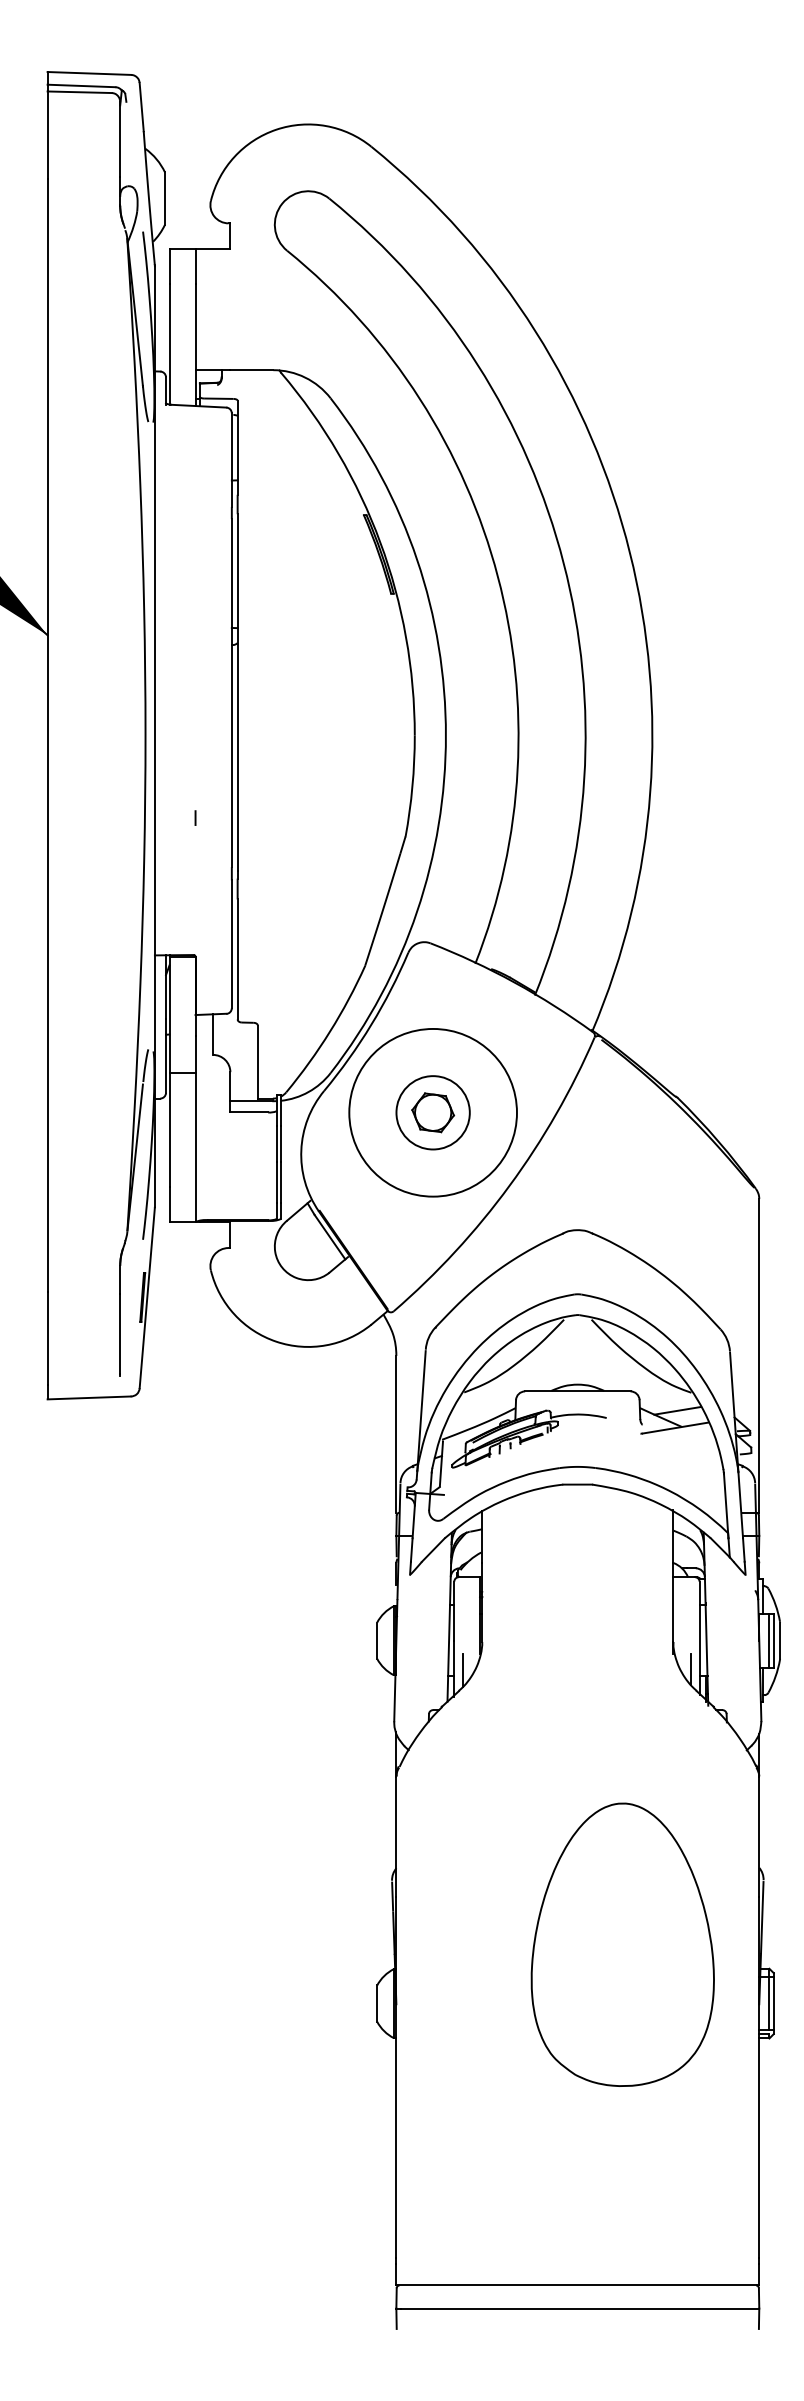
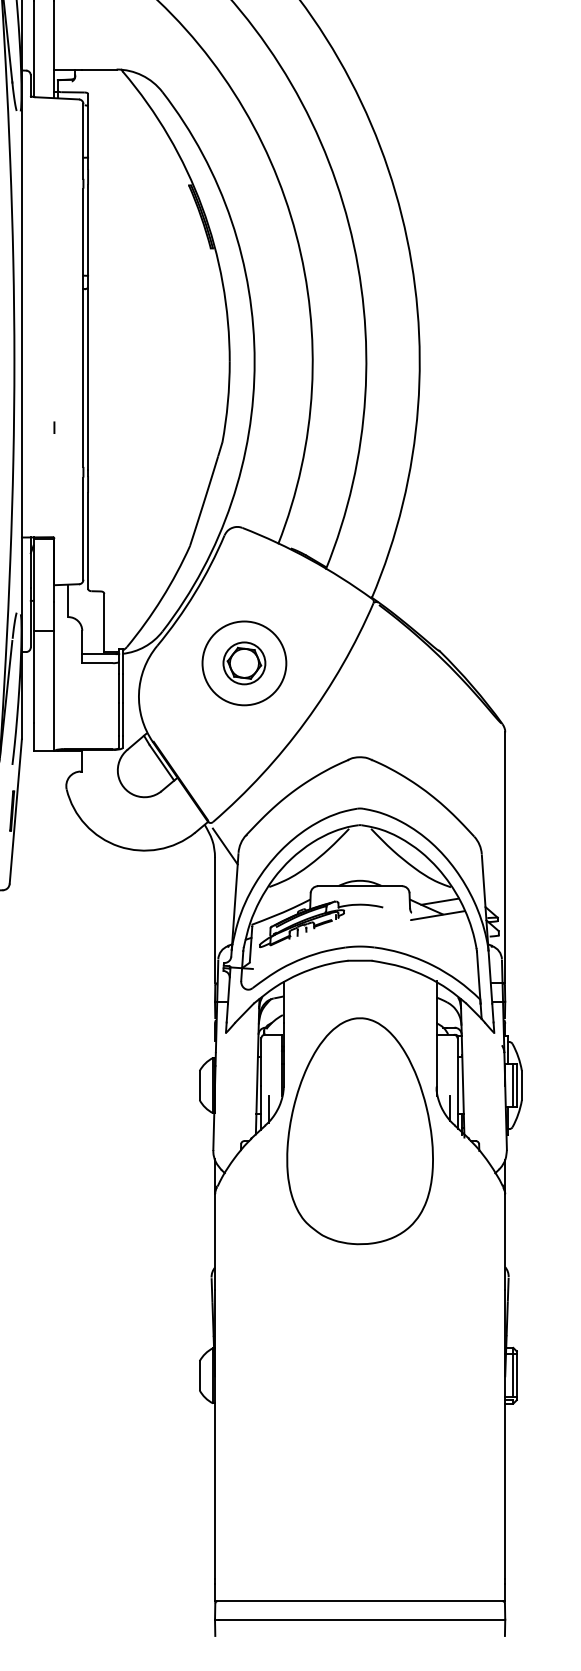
circle: (432, 1112) -> (243, 663), size x0.62
circle: (432, 1112) -> (243, 663), size x0.71
line: (408, 1341) -> (224, 846), added
part: (622, 1944) -> (359, 1130), moved

